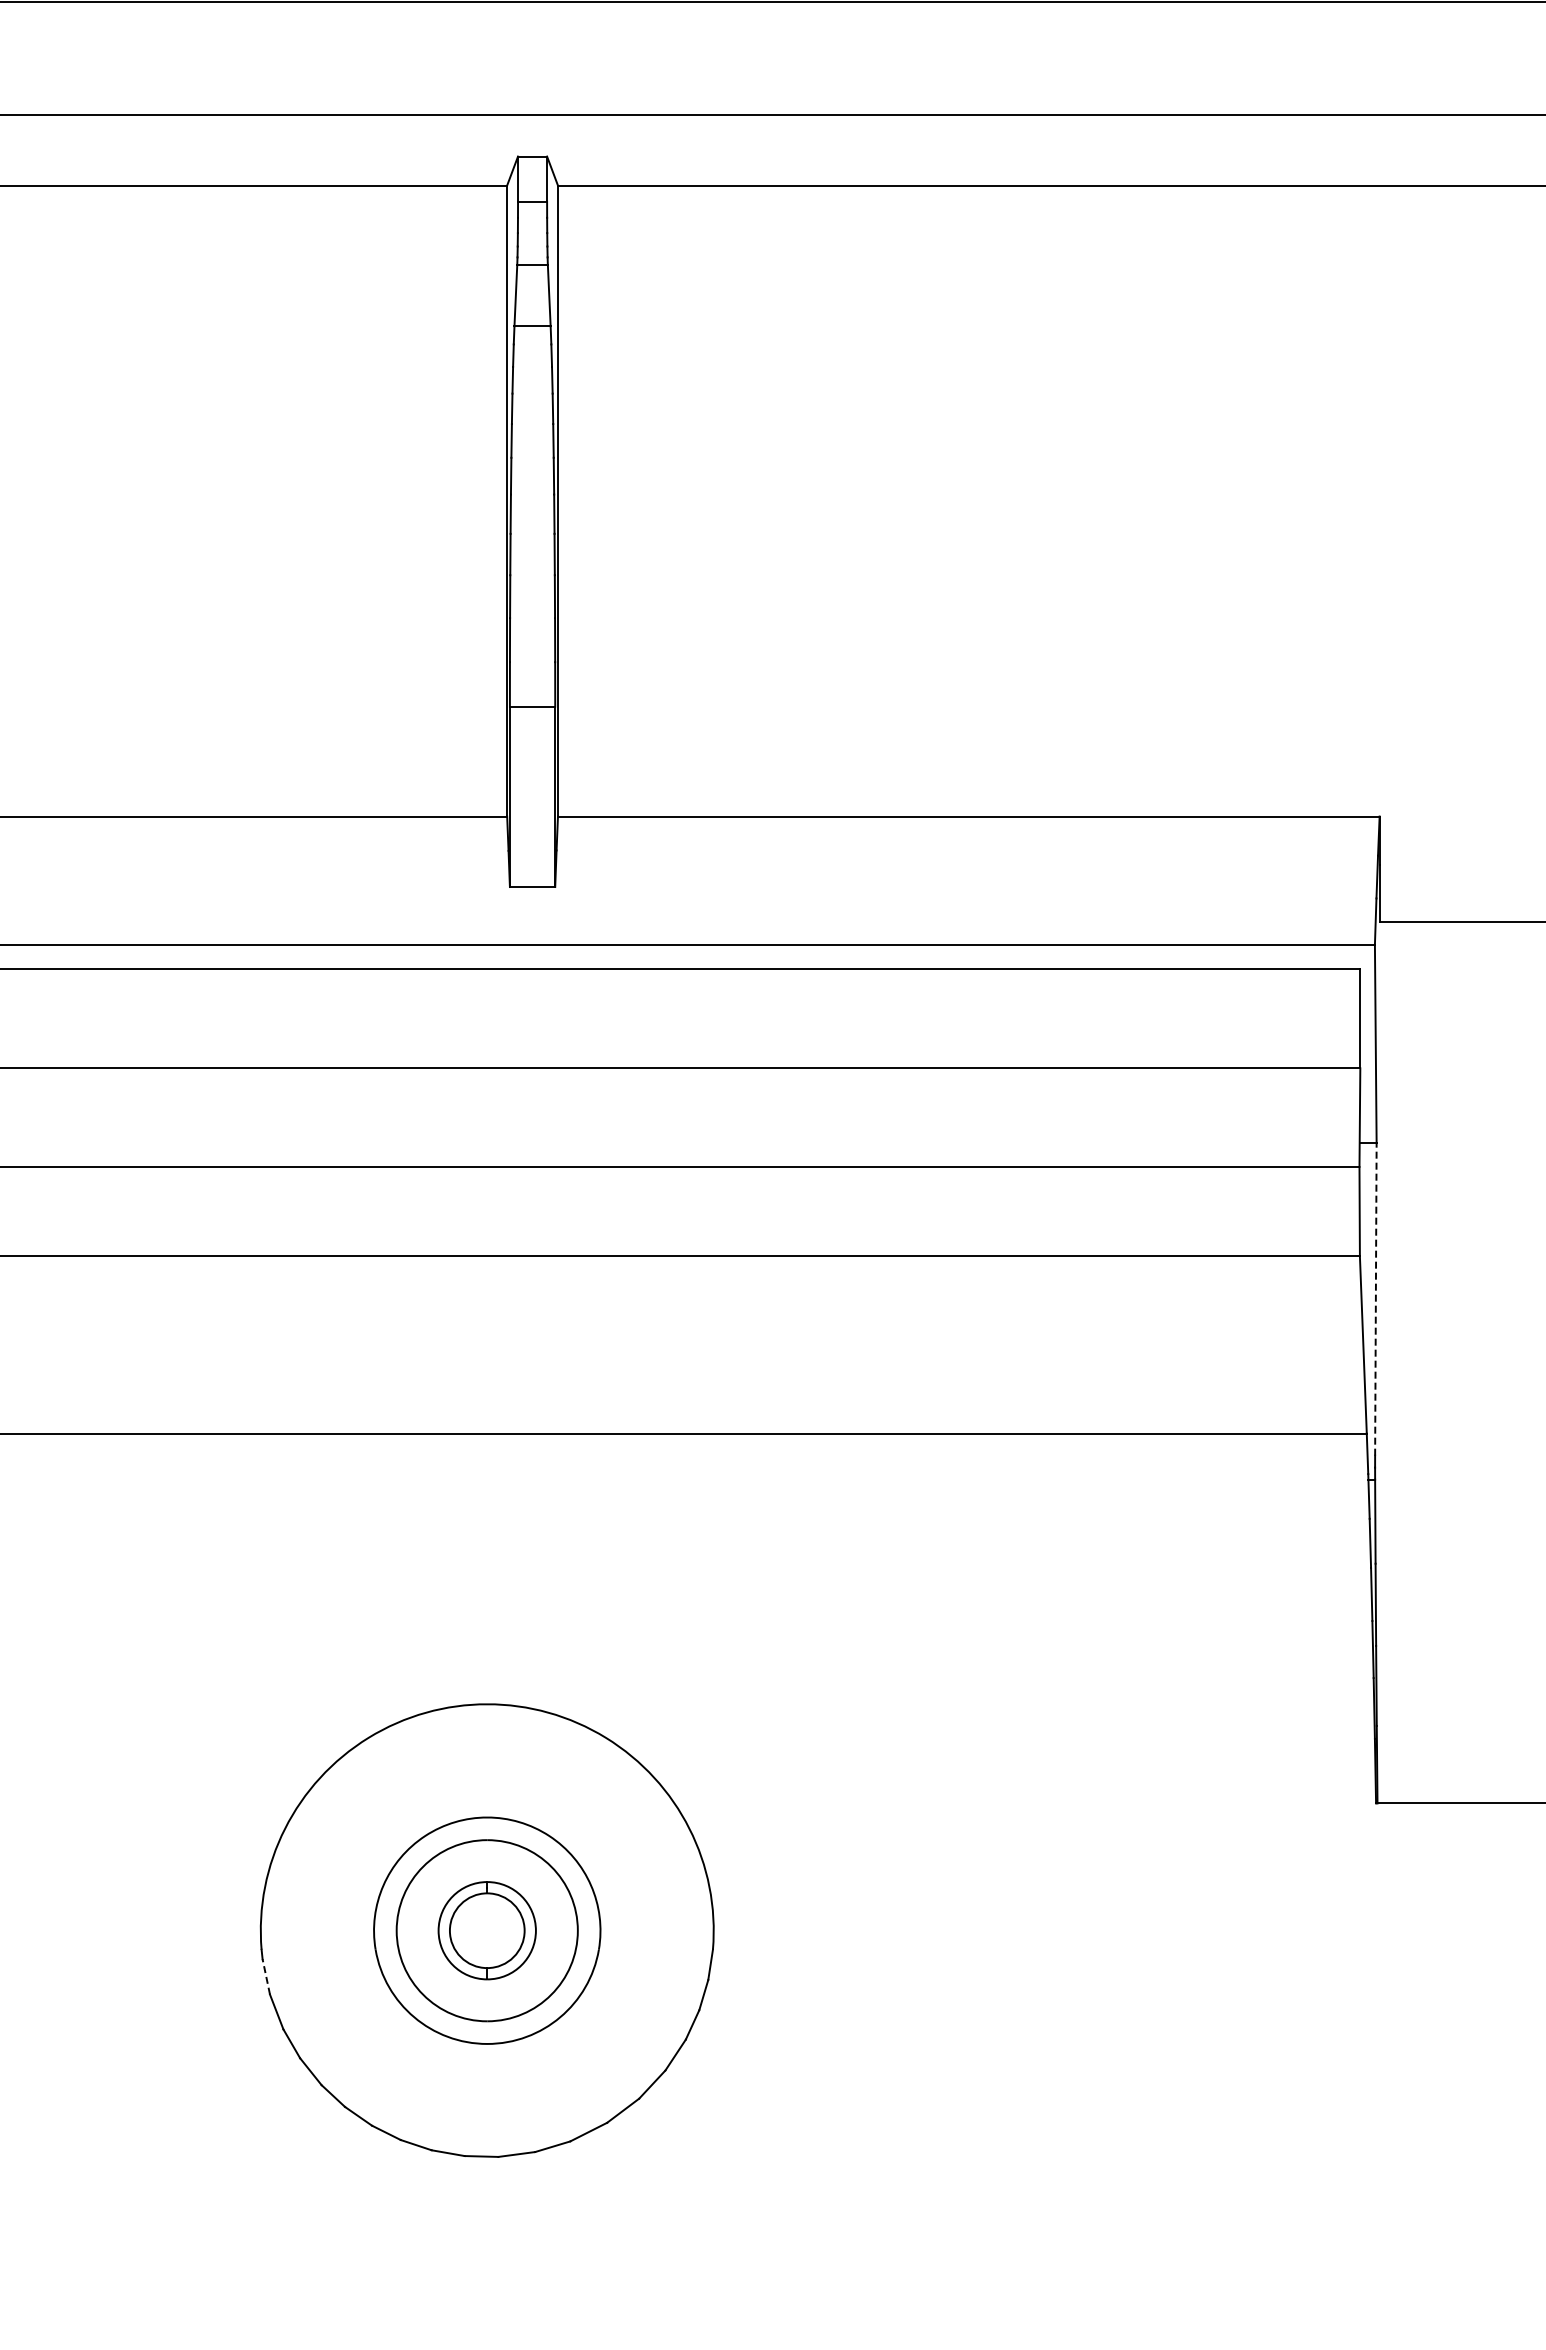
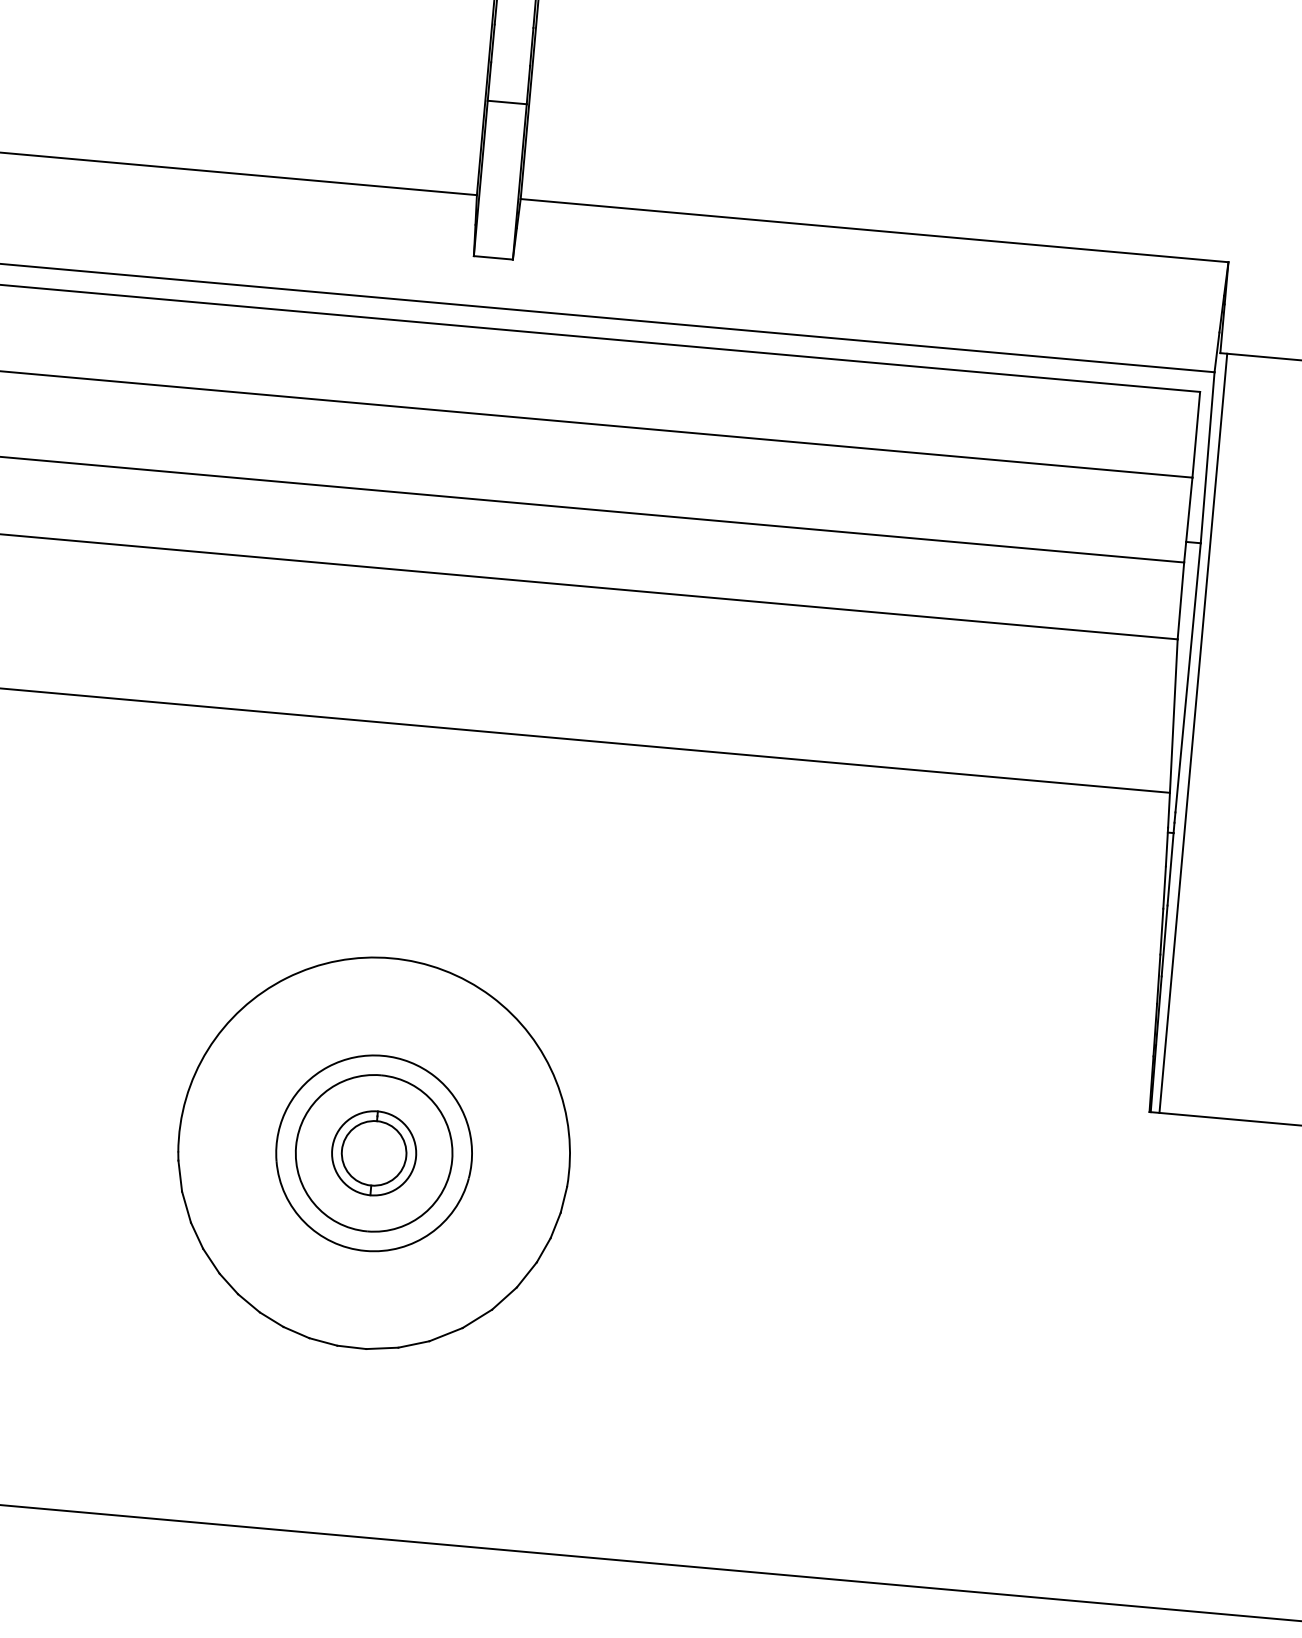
line: (1375, 1298) -> (1187, 677), dashed -> solid
line: (1387, 1362) -> (1193, 733), added
line: (266, 1976) -> (180, 1175), dashed -> solid

